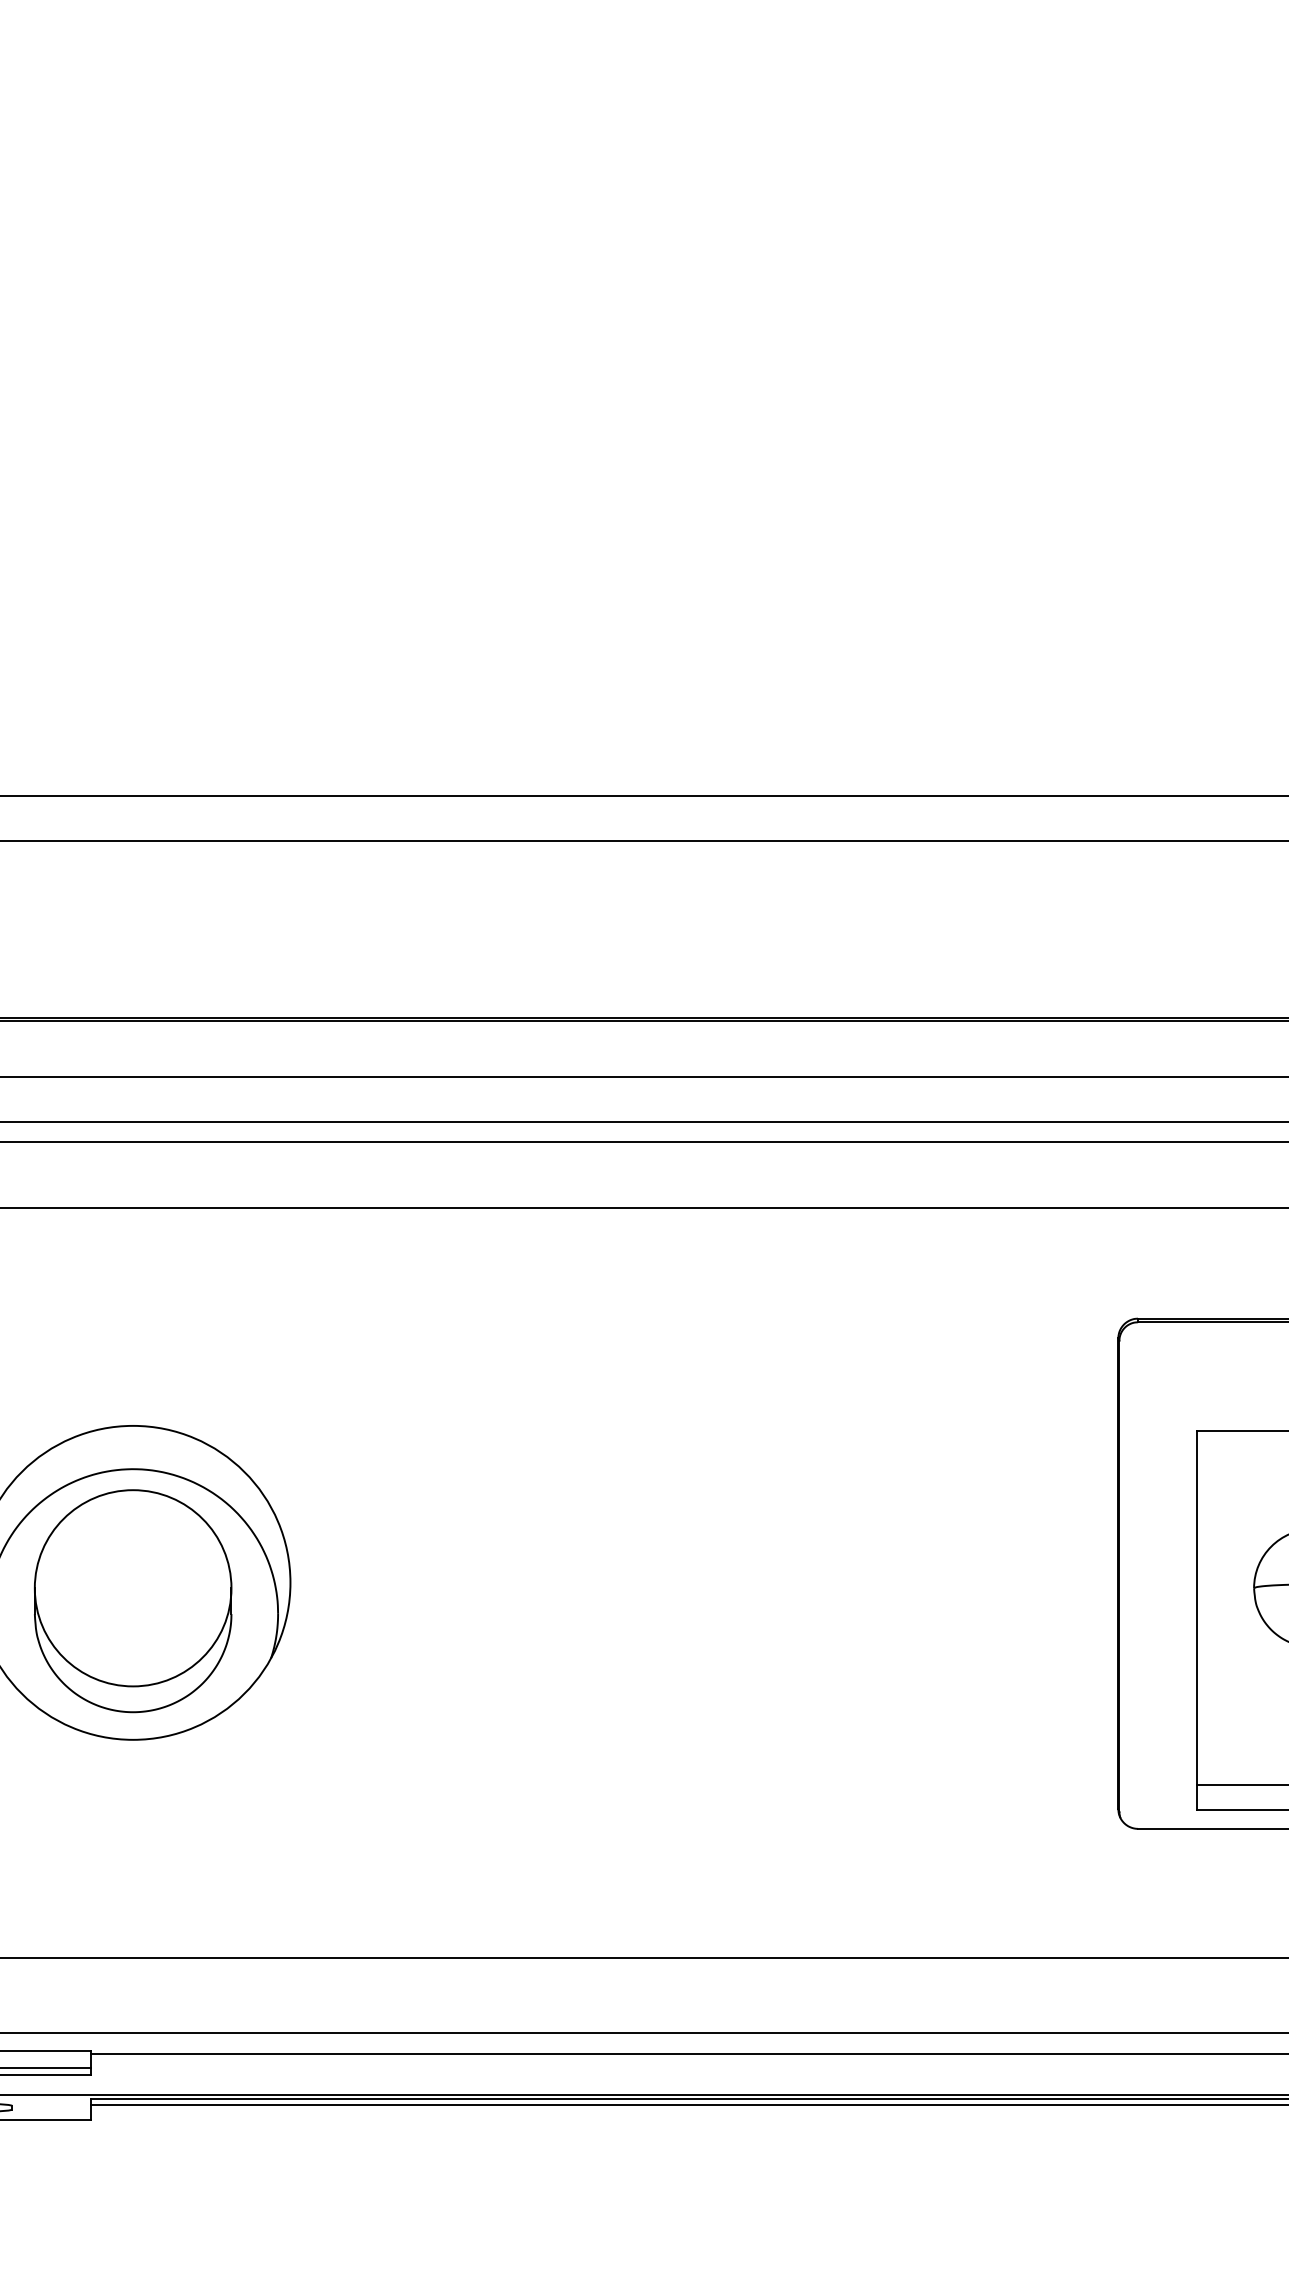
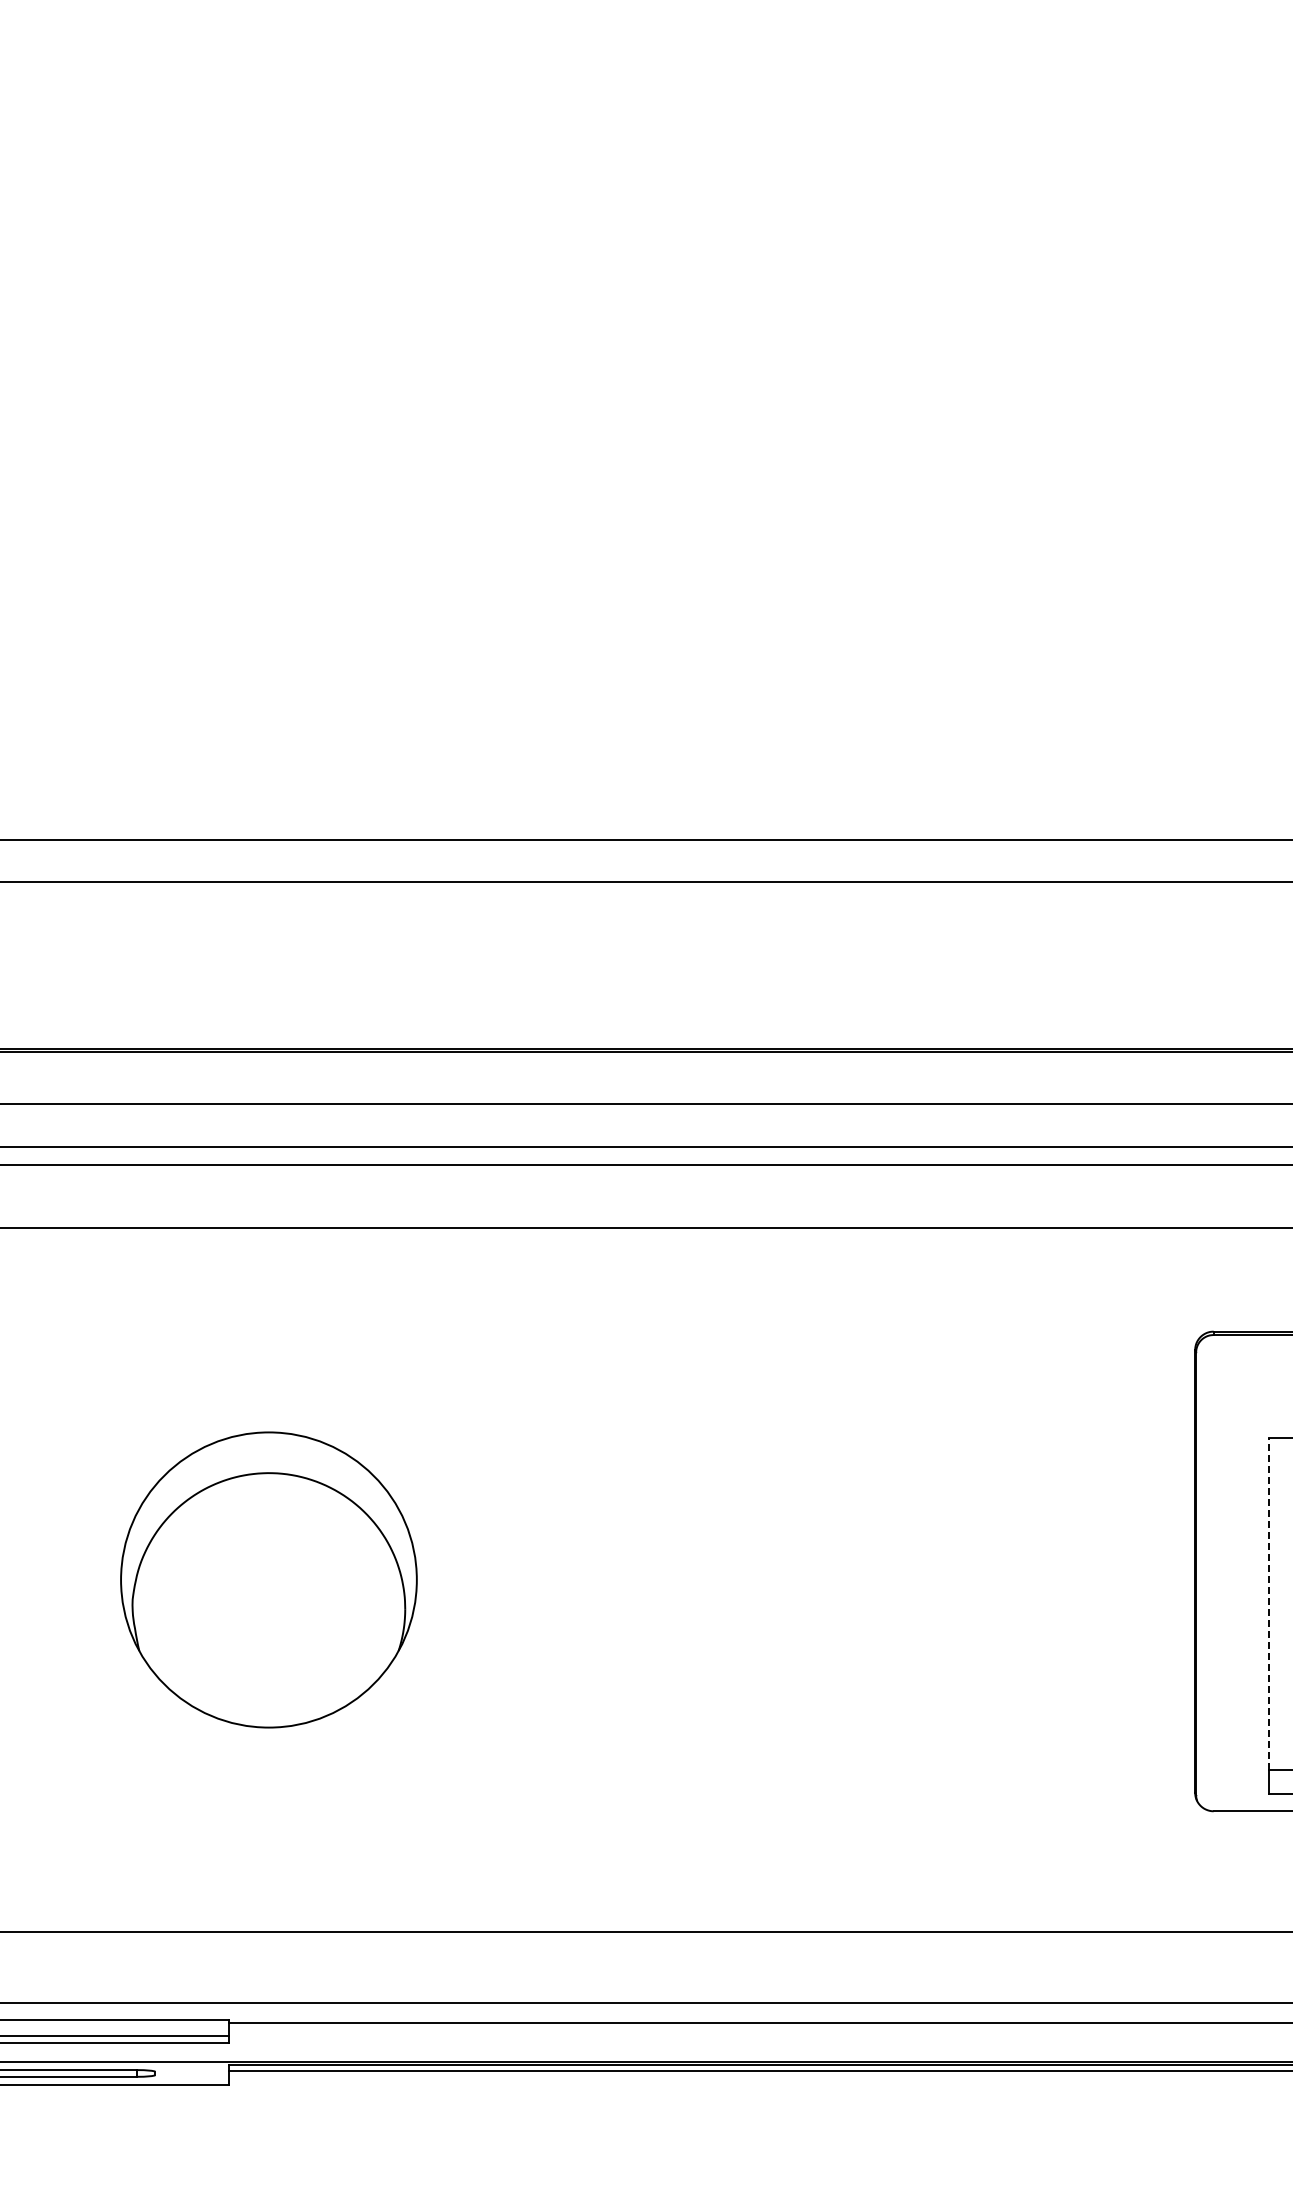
part: (132, 1601) -> (268, 1597), removed
line: (1197, 1607) -> (1269, 1603), solid -> dashed

